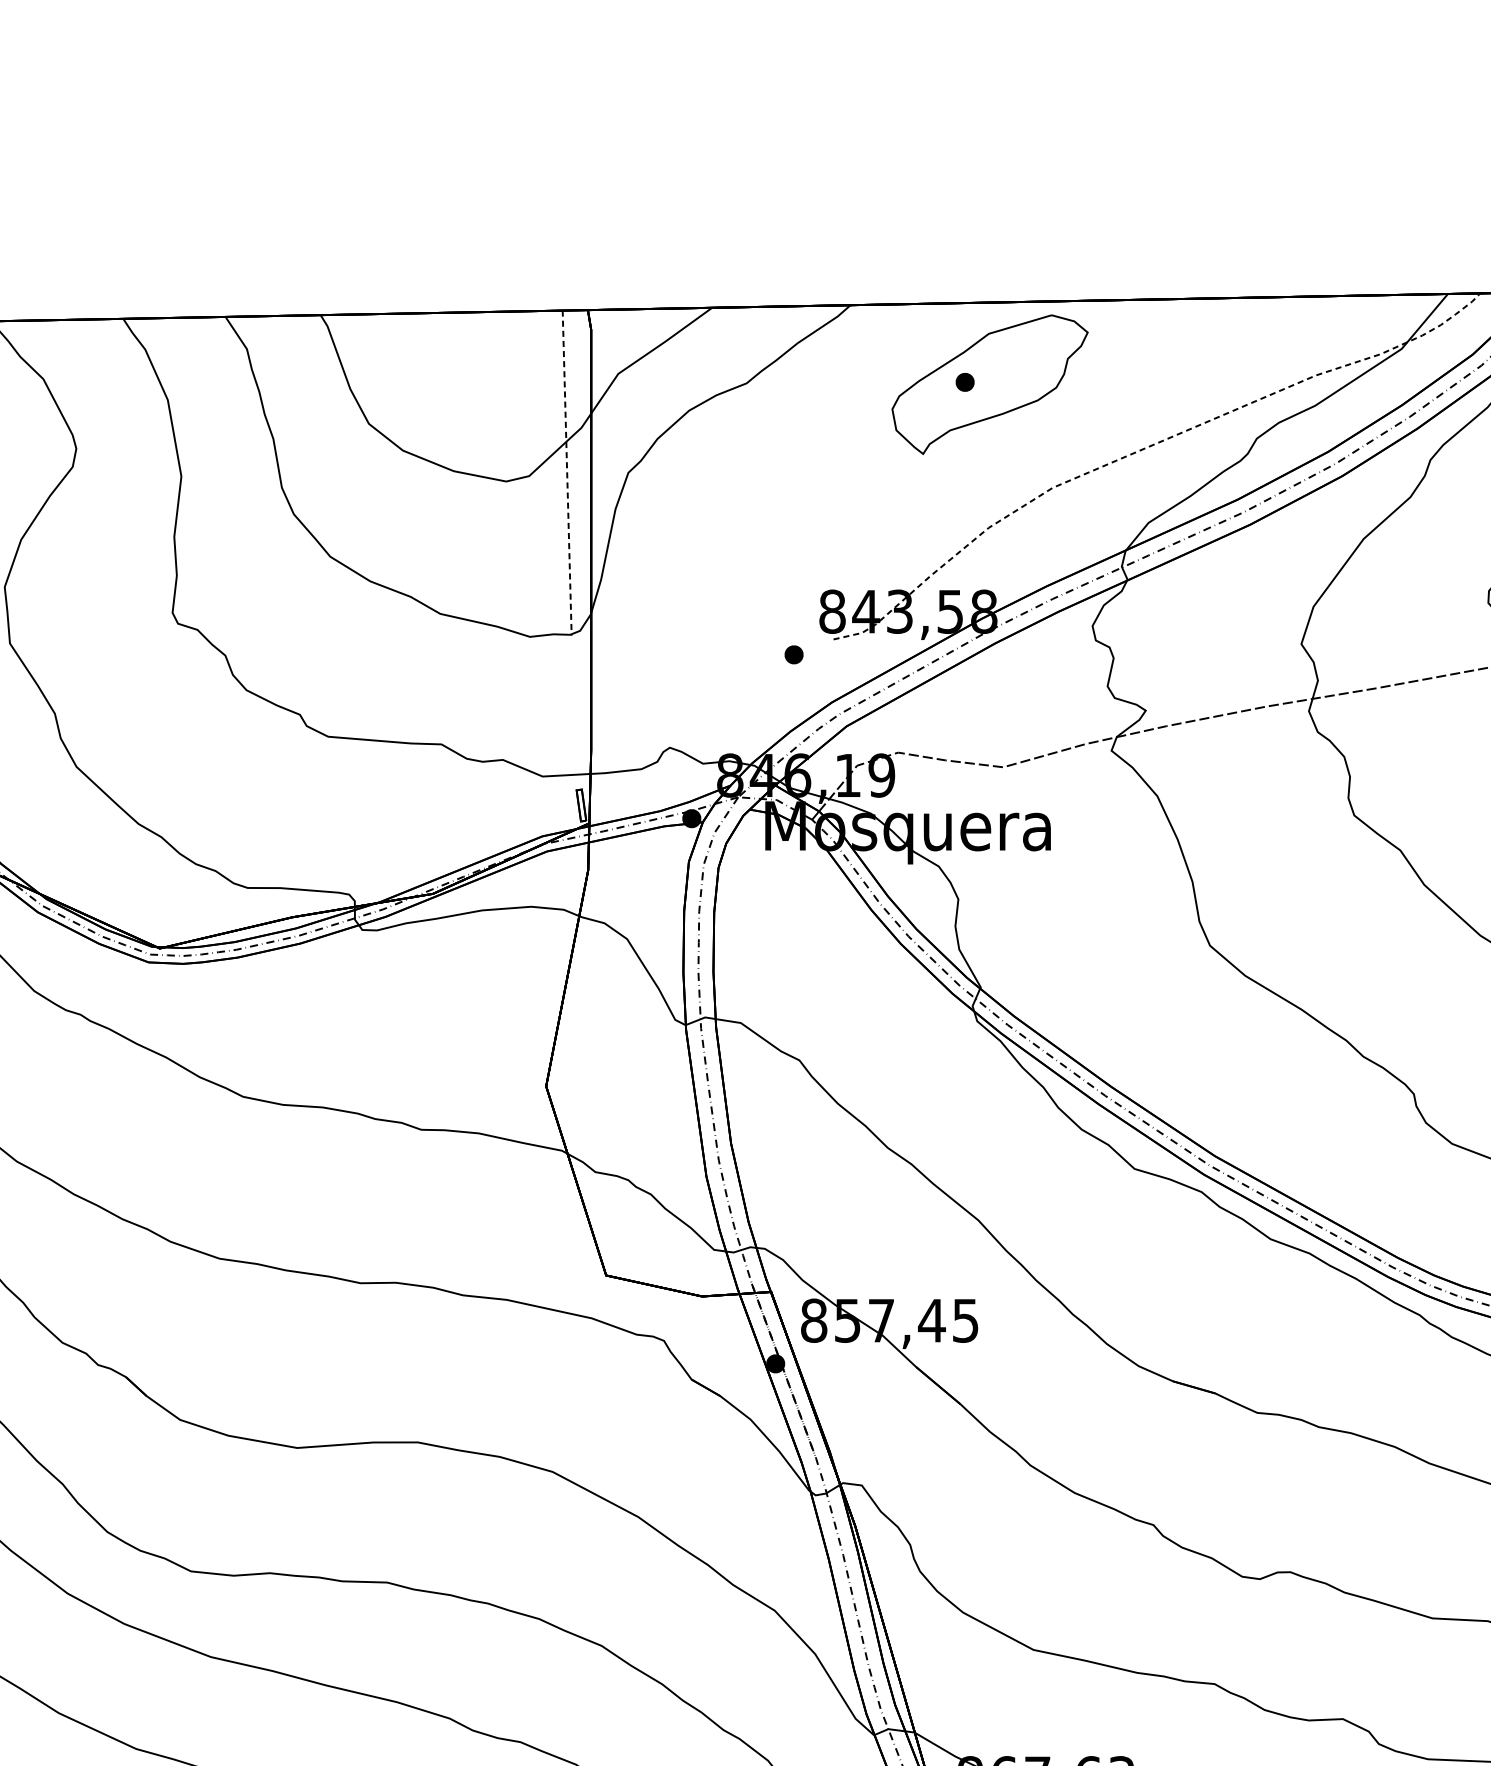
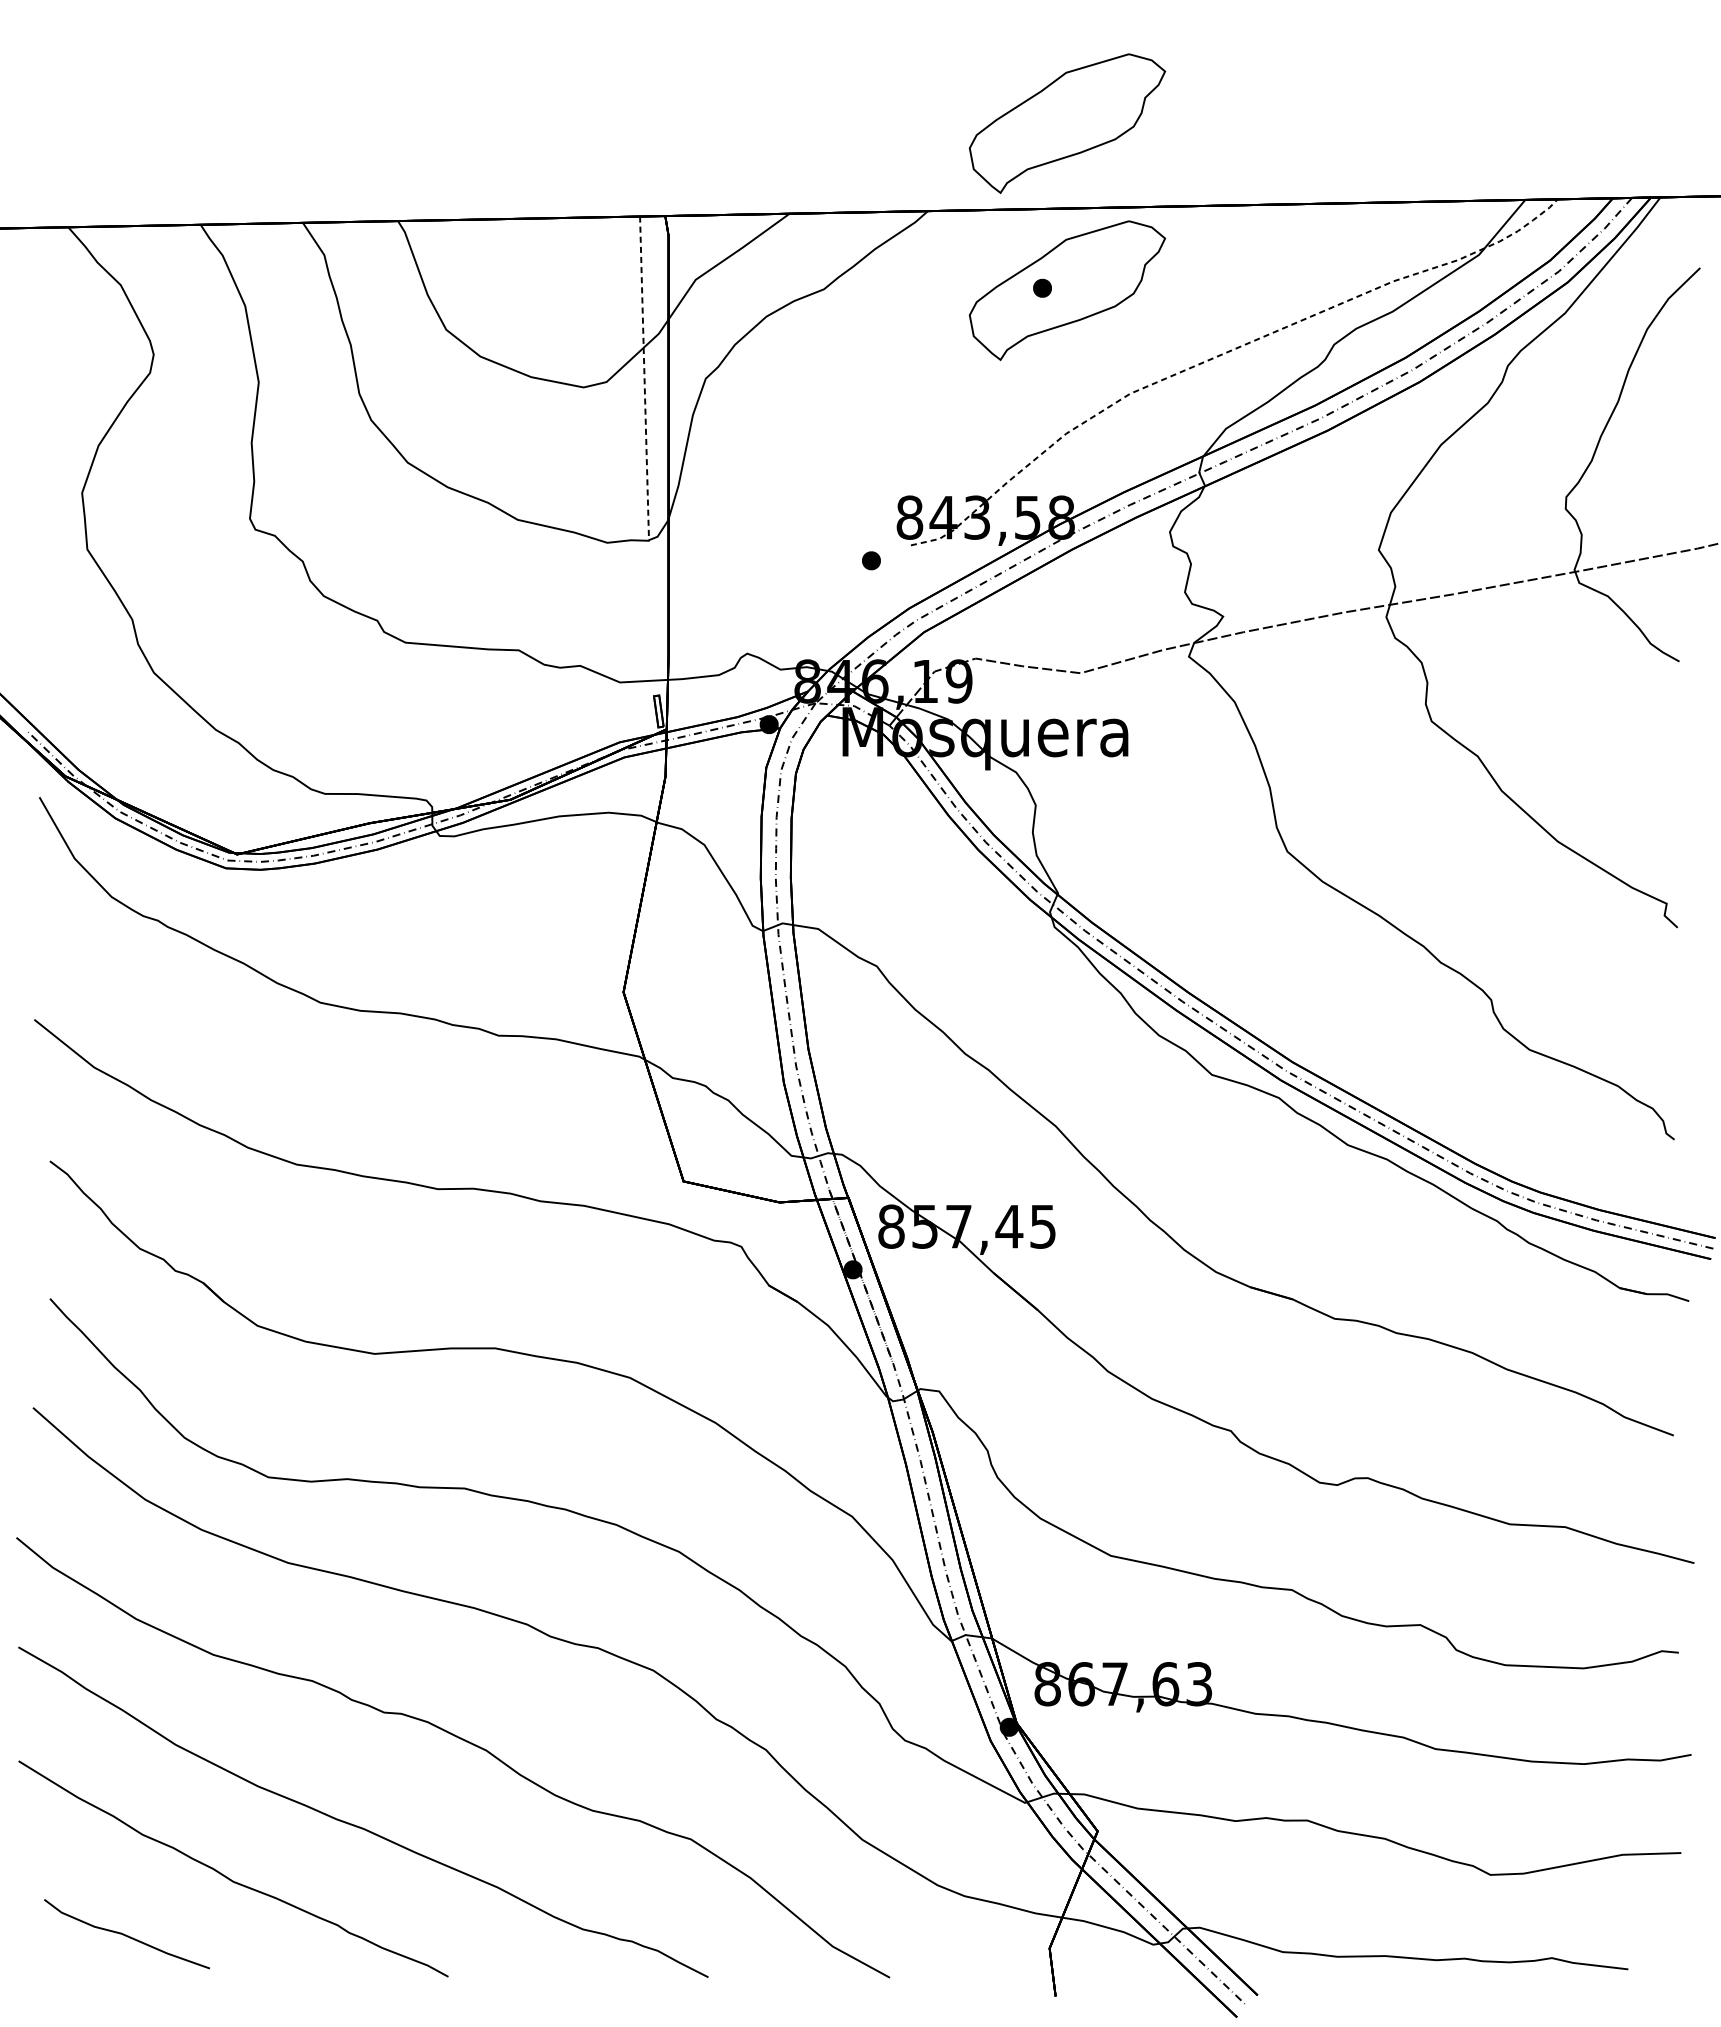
part: (990, 217) -> (1067, 123), added

